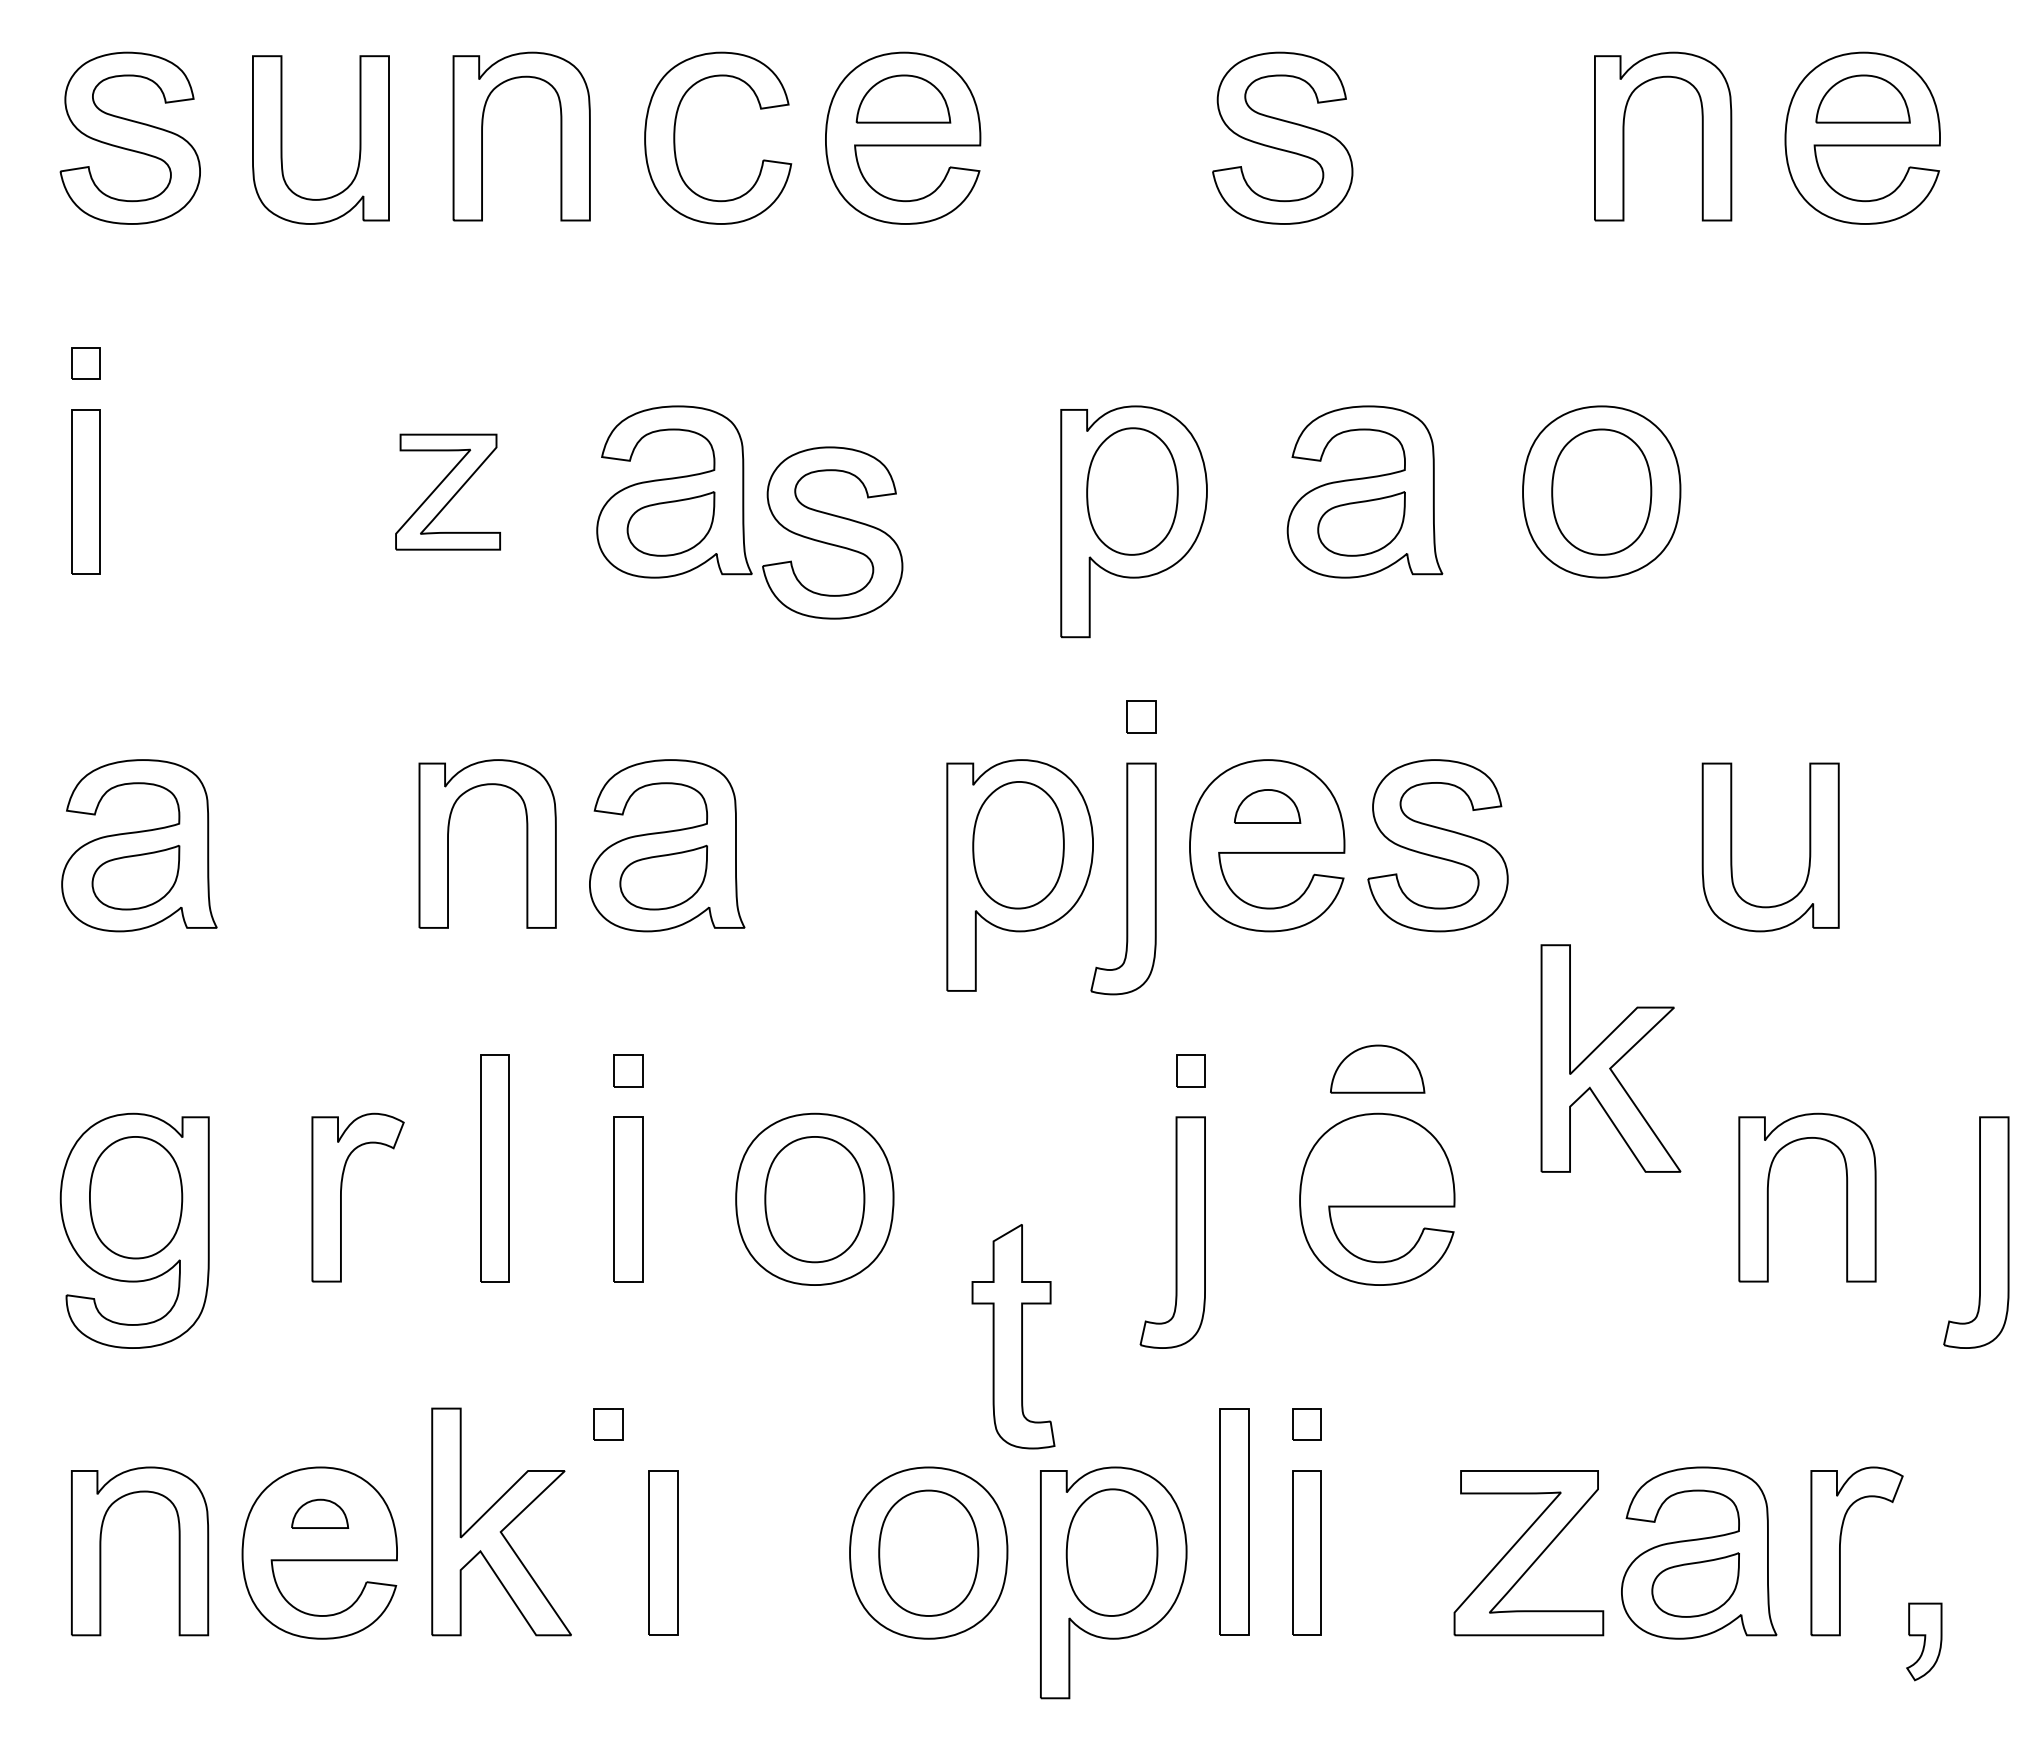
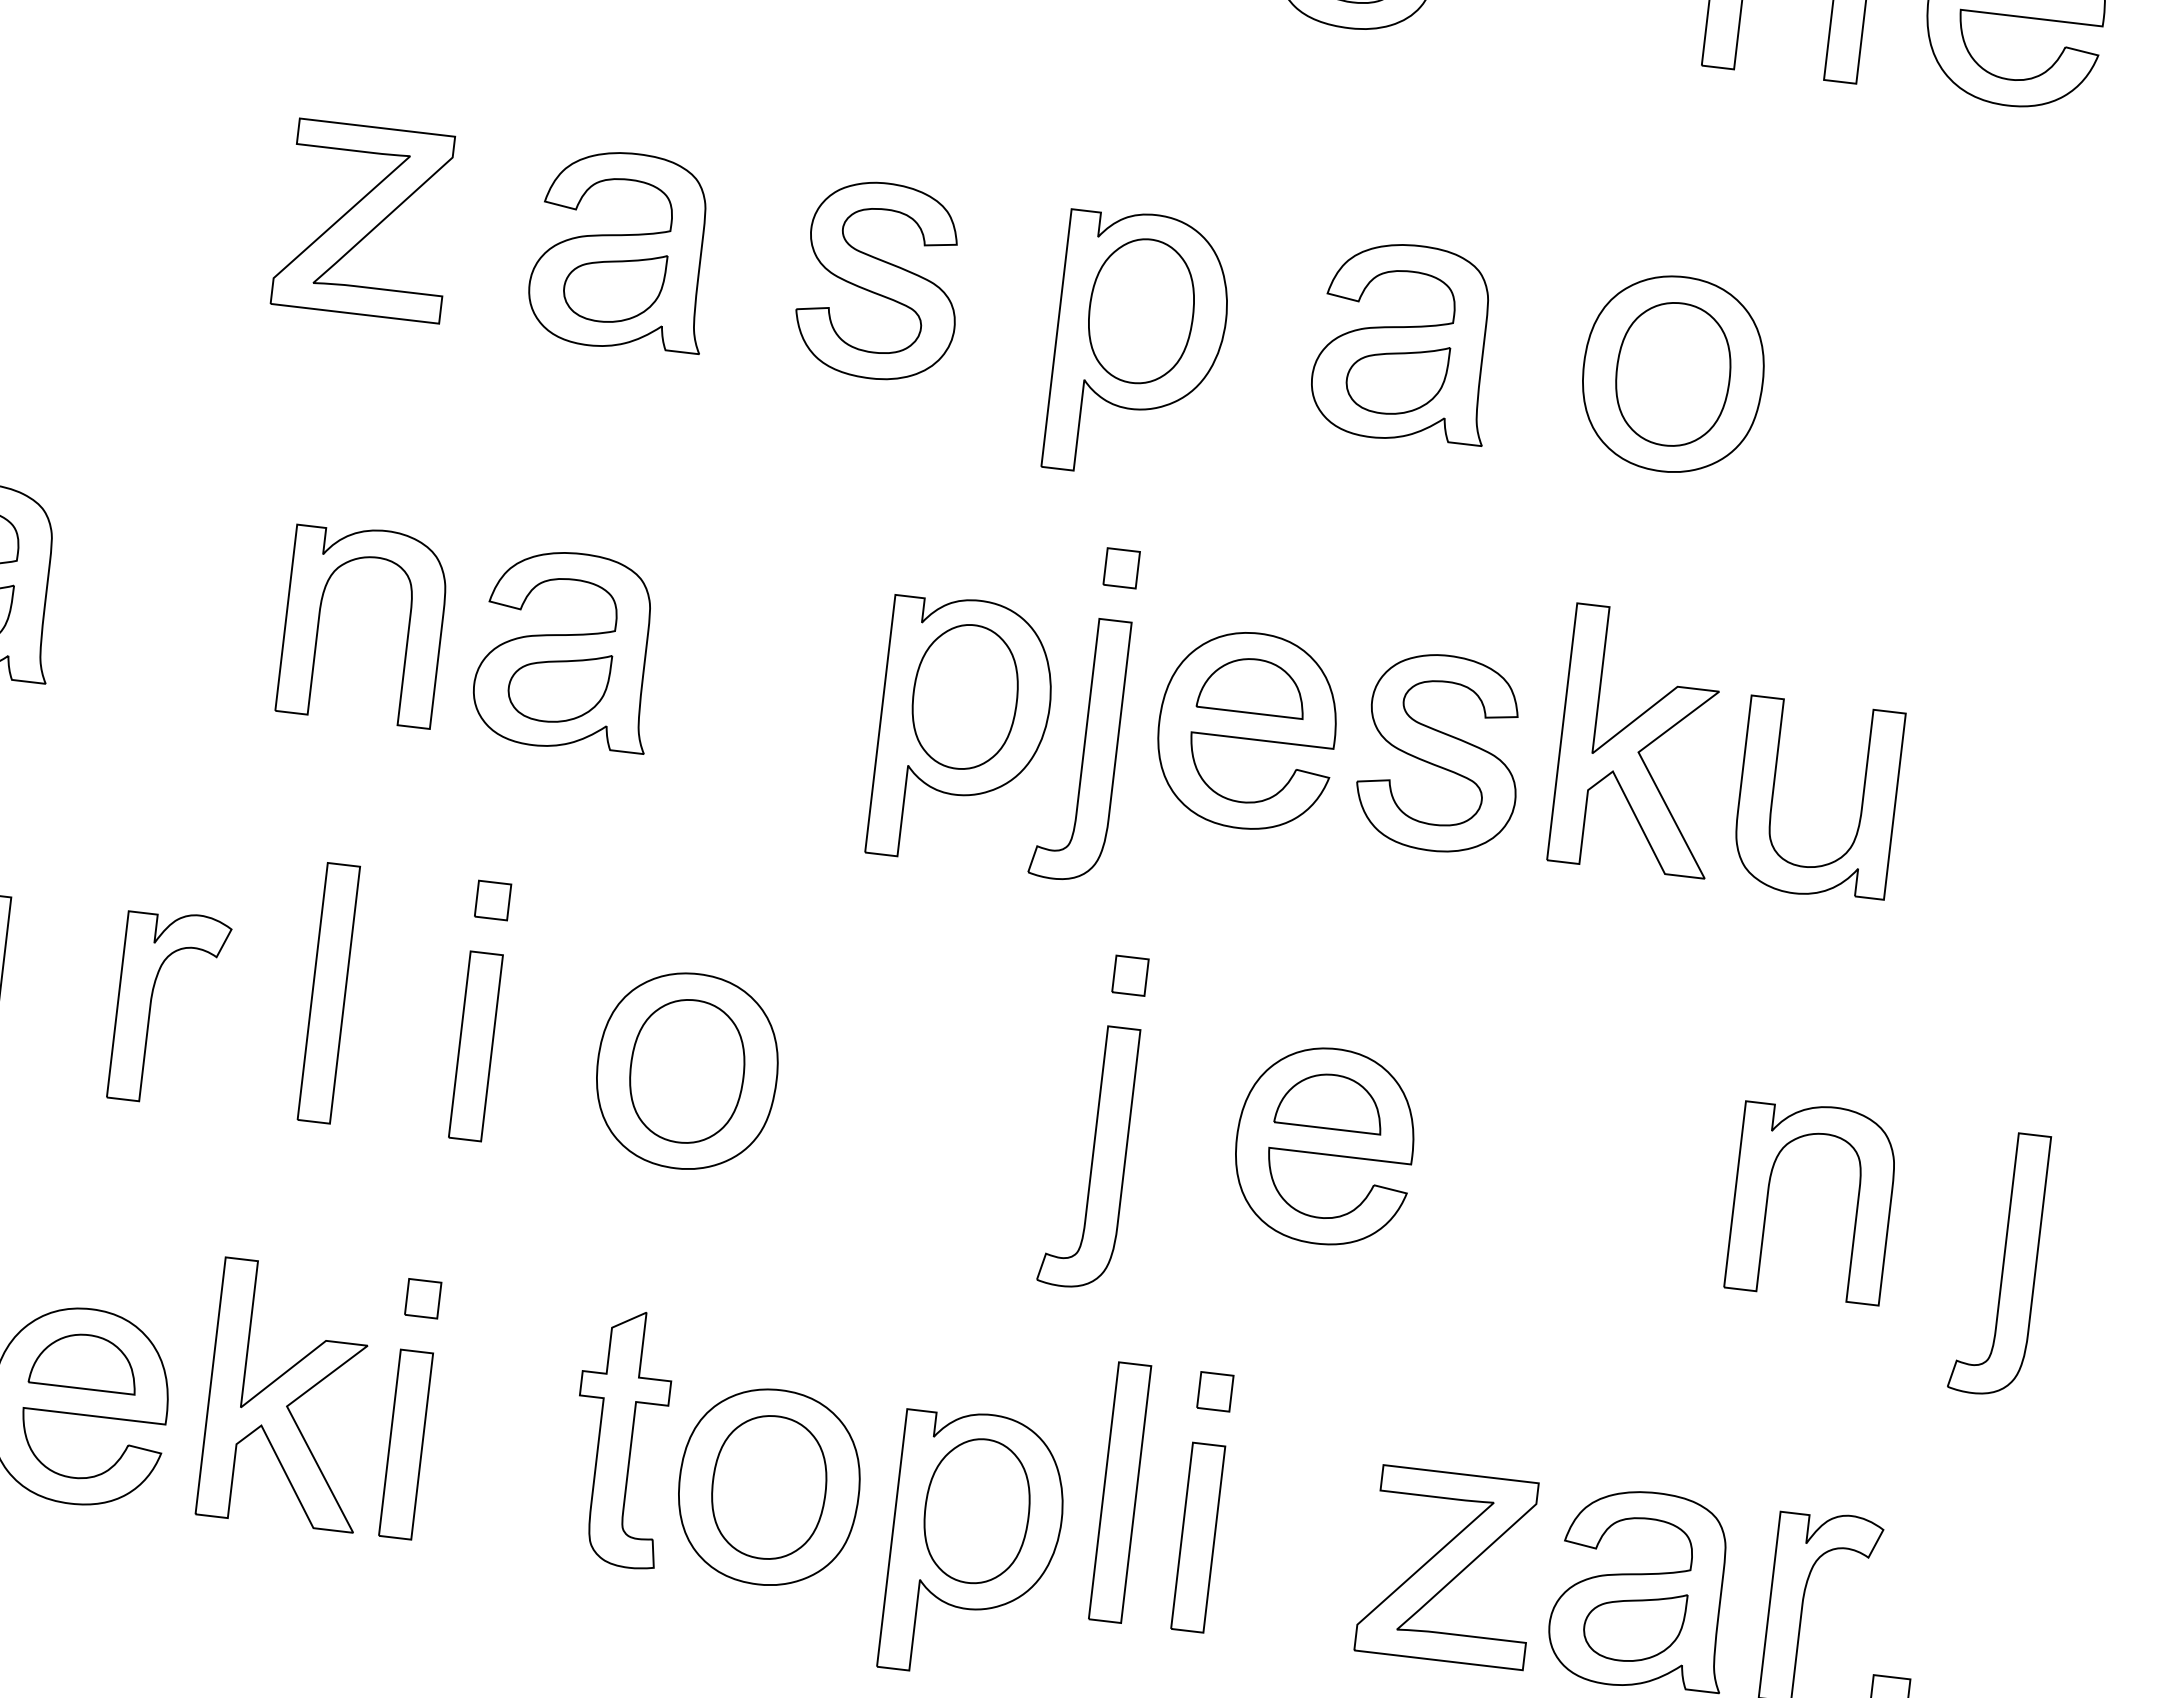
part: (447, 492) -> (365, 221), size x1.43
part: (832, 532) -> (879, 280), moved
part: (1267, 806) -> (1252, 686), size x1.43
part: (1610, 1058) -> (1640, 740), moved
part: (1377, 1068) -> (1330, 1100), moved
part: (1013, 1336) -> (621, 1438), moved
part: (319, 1513) -> (84, 1361), size x1.67
part: (663, 1552) -> (406, 1443), moved

